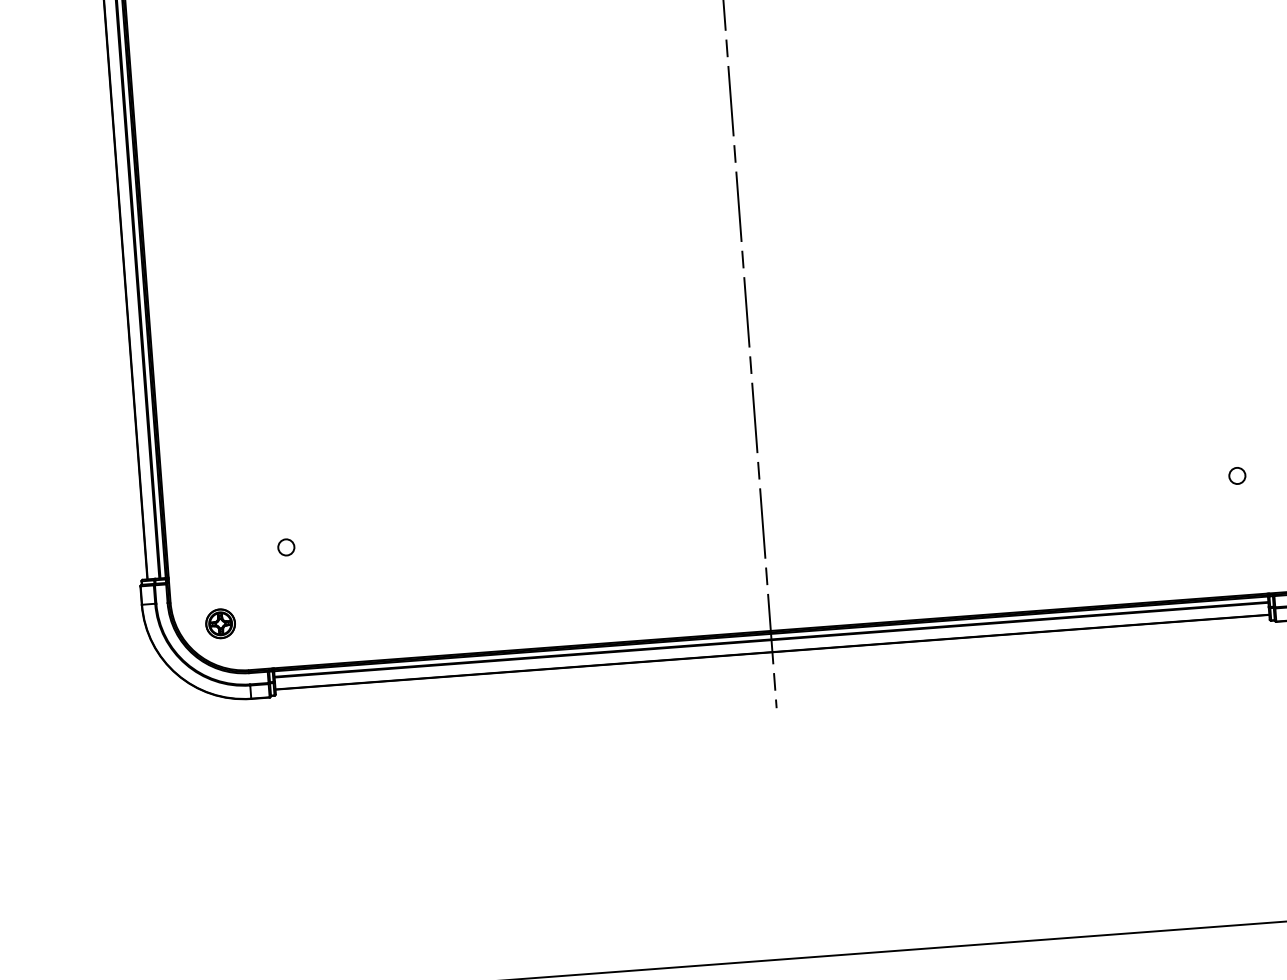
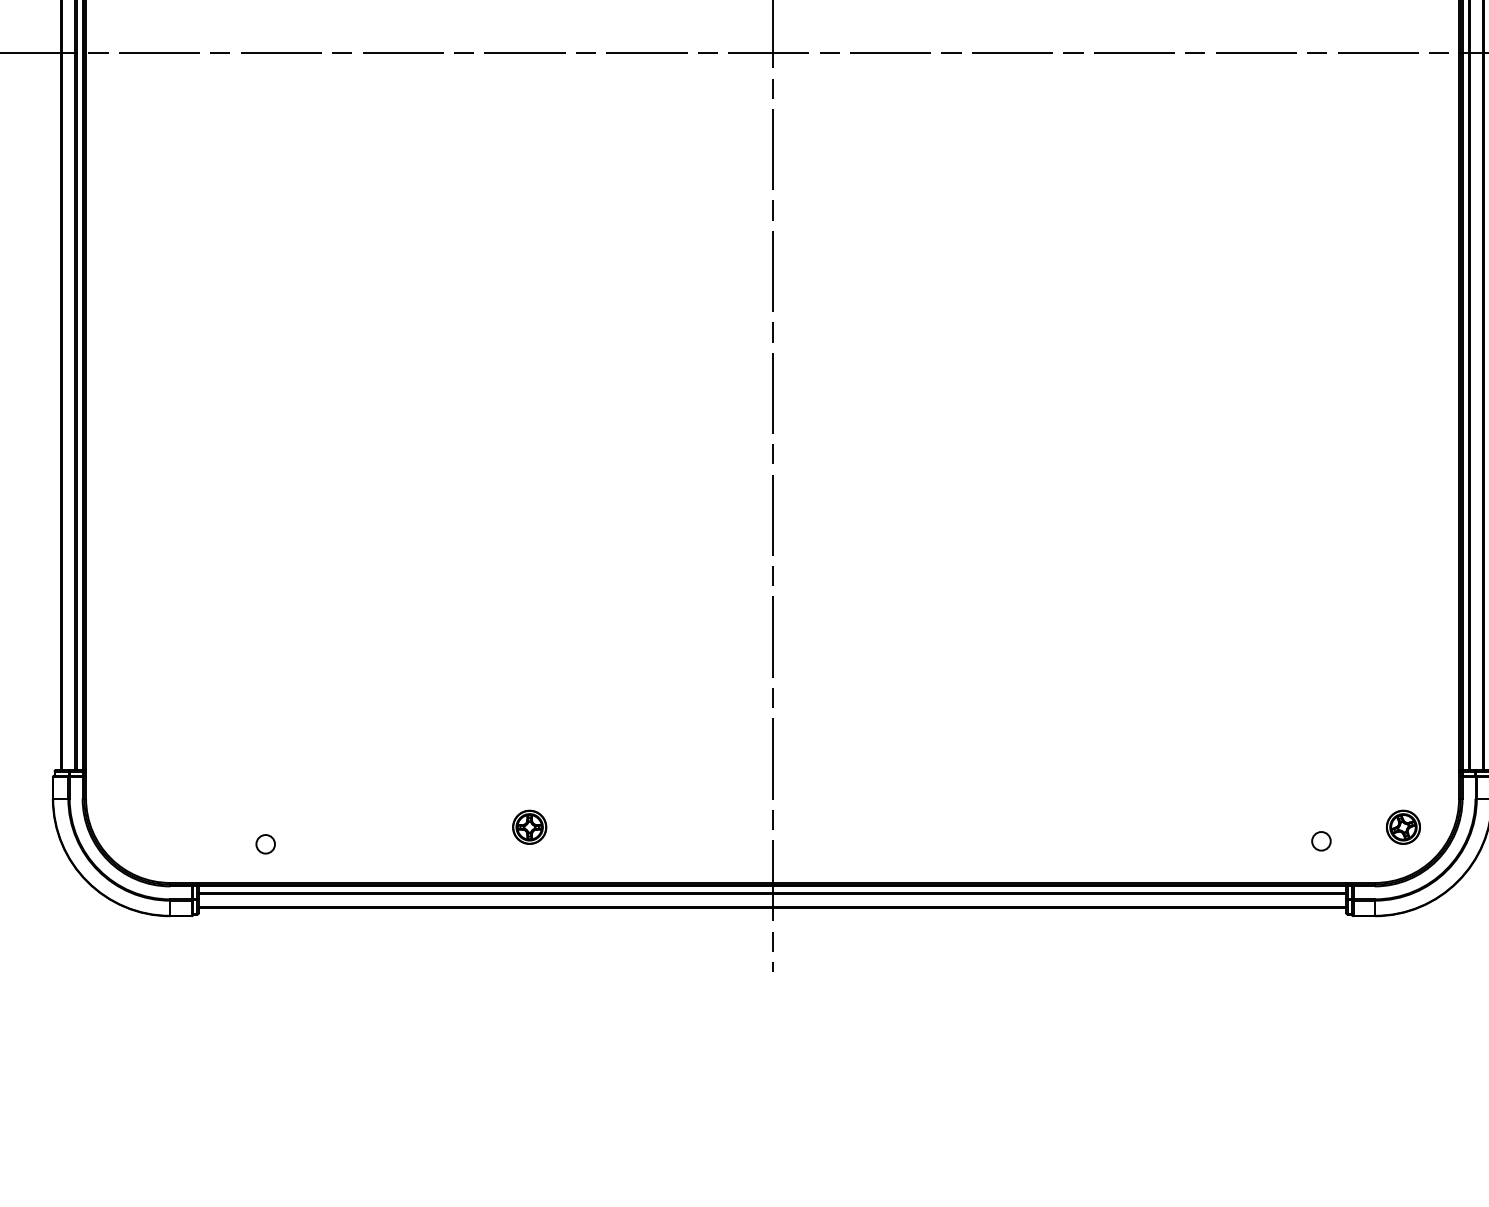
circle: (1237, 476) -> (1321, 841), moved
circle: (286, 547) -> (265, 844), moved
part: (220, 623) -> (529, 826), moved

